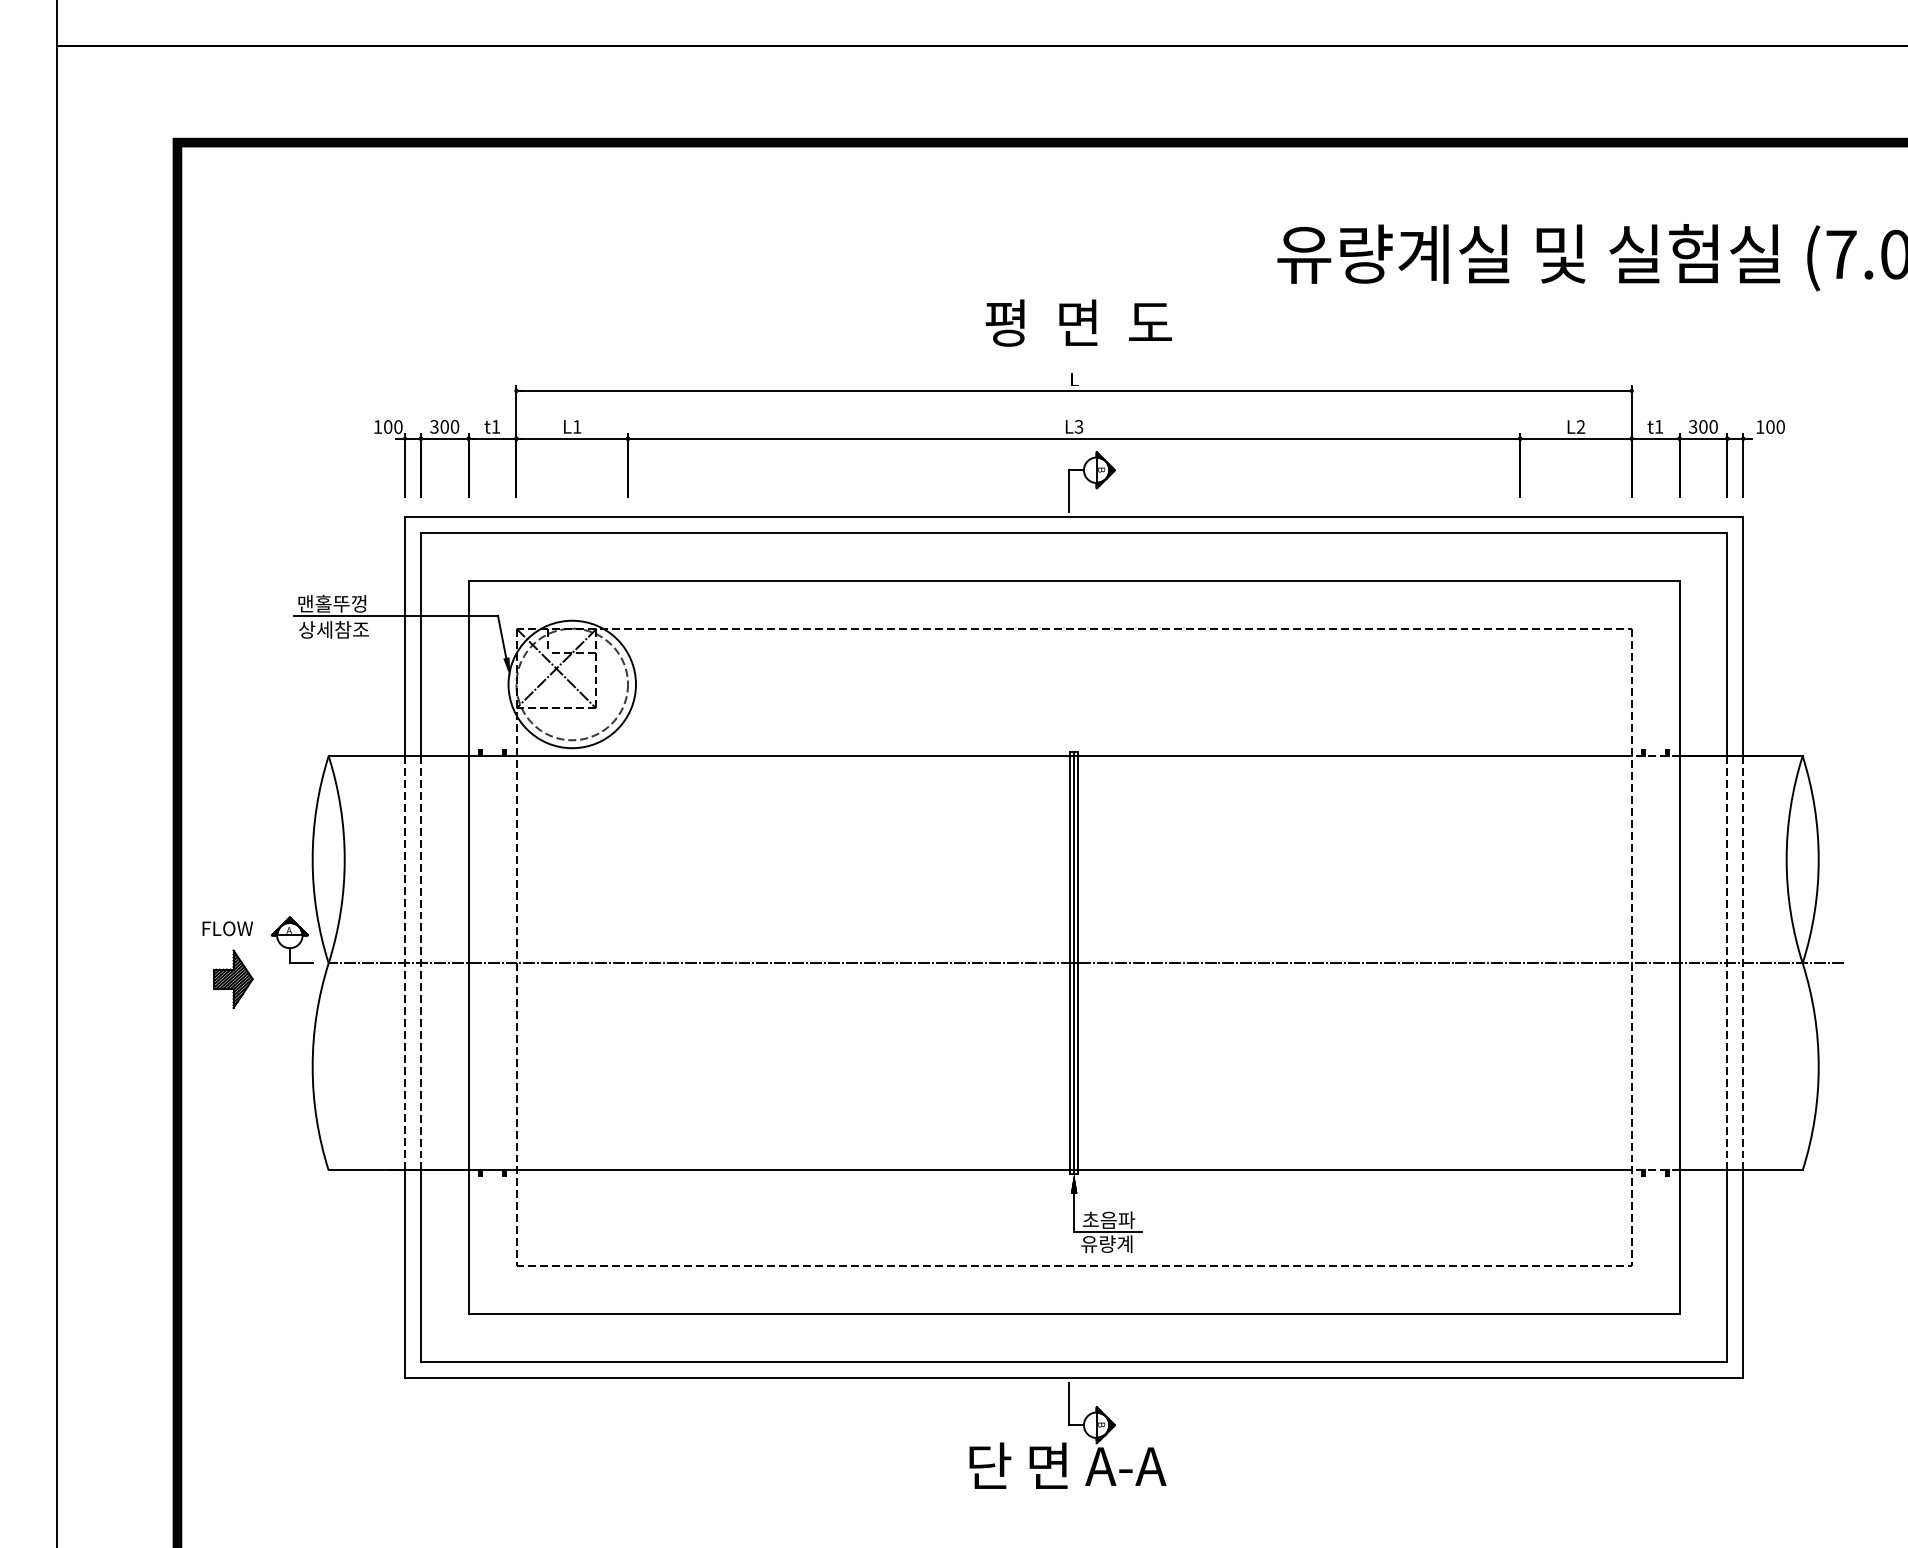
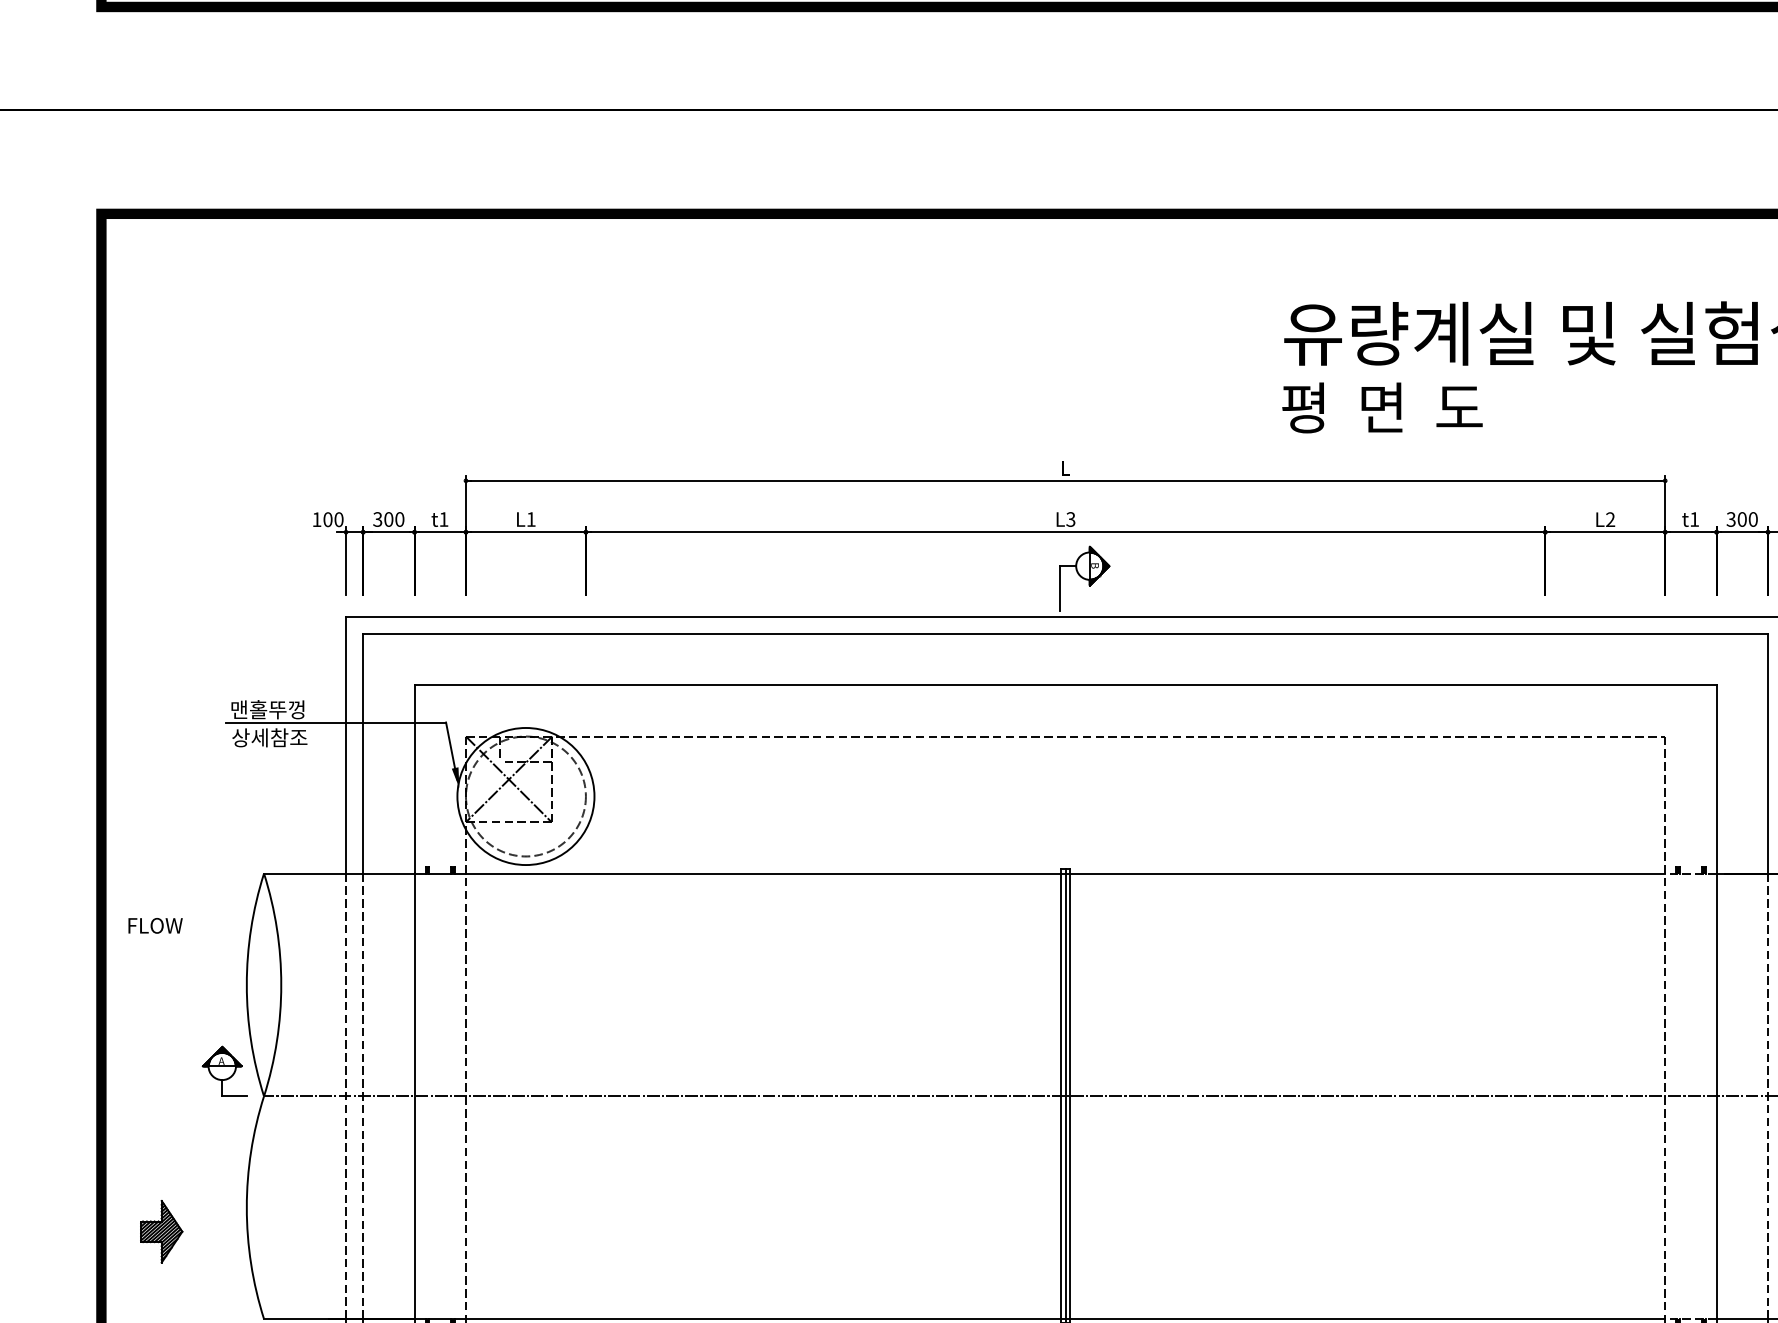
text: (1078, 322) -> (1382, 407), moved
text: (227, 928) -> (155, 925), moved
part: (233, 978) -> (161, 1230), moved

